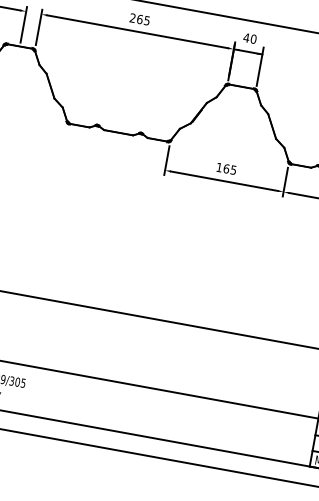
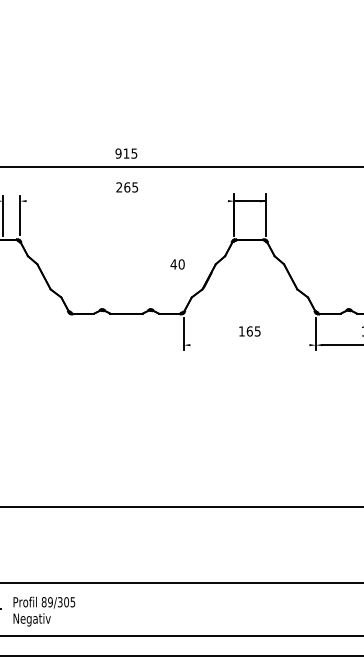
line: (136, 31) -> (126, 201), removed
text: (249, 38) -> (177, 264), moved
line: (223, 181) -> (249, 345), removed

